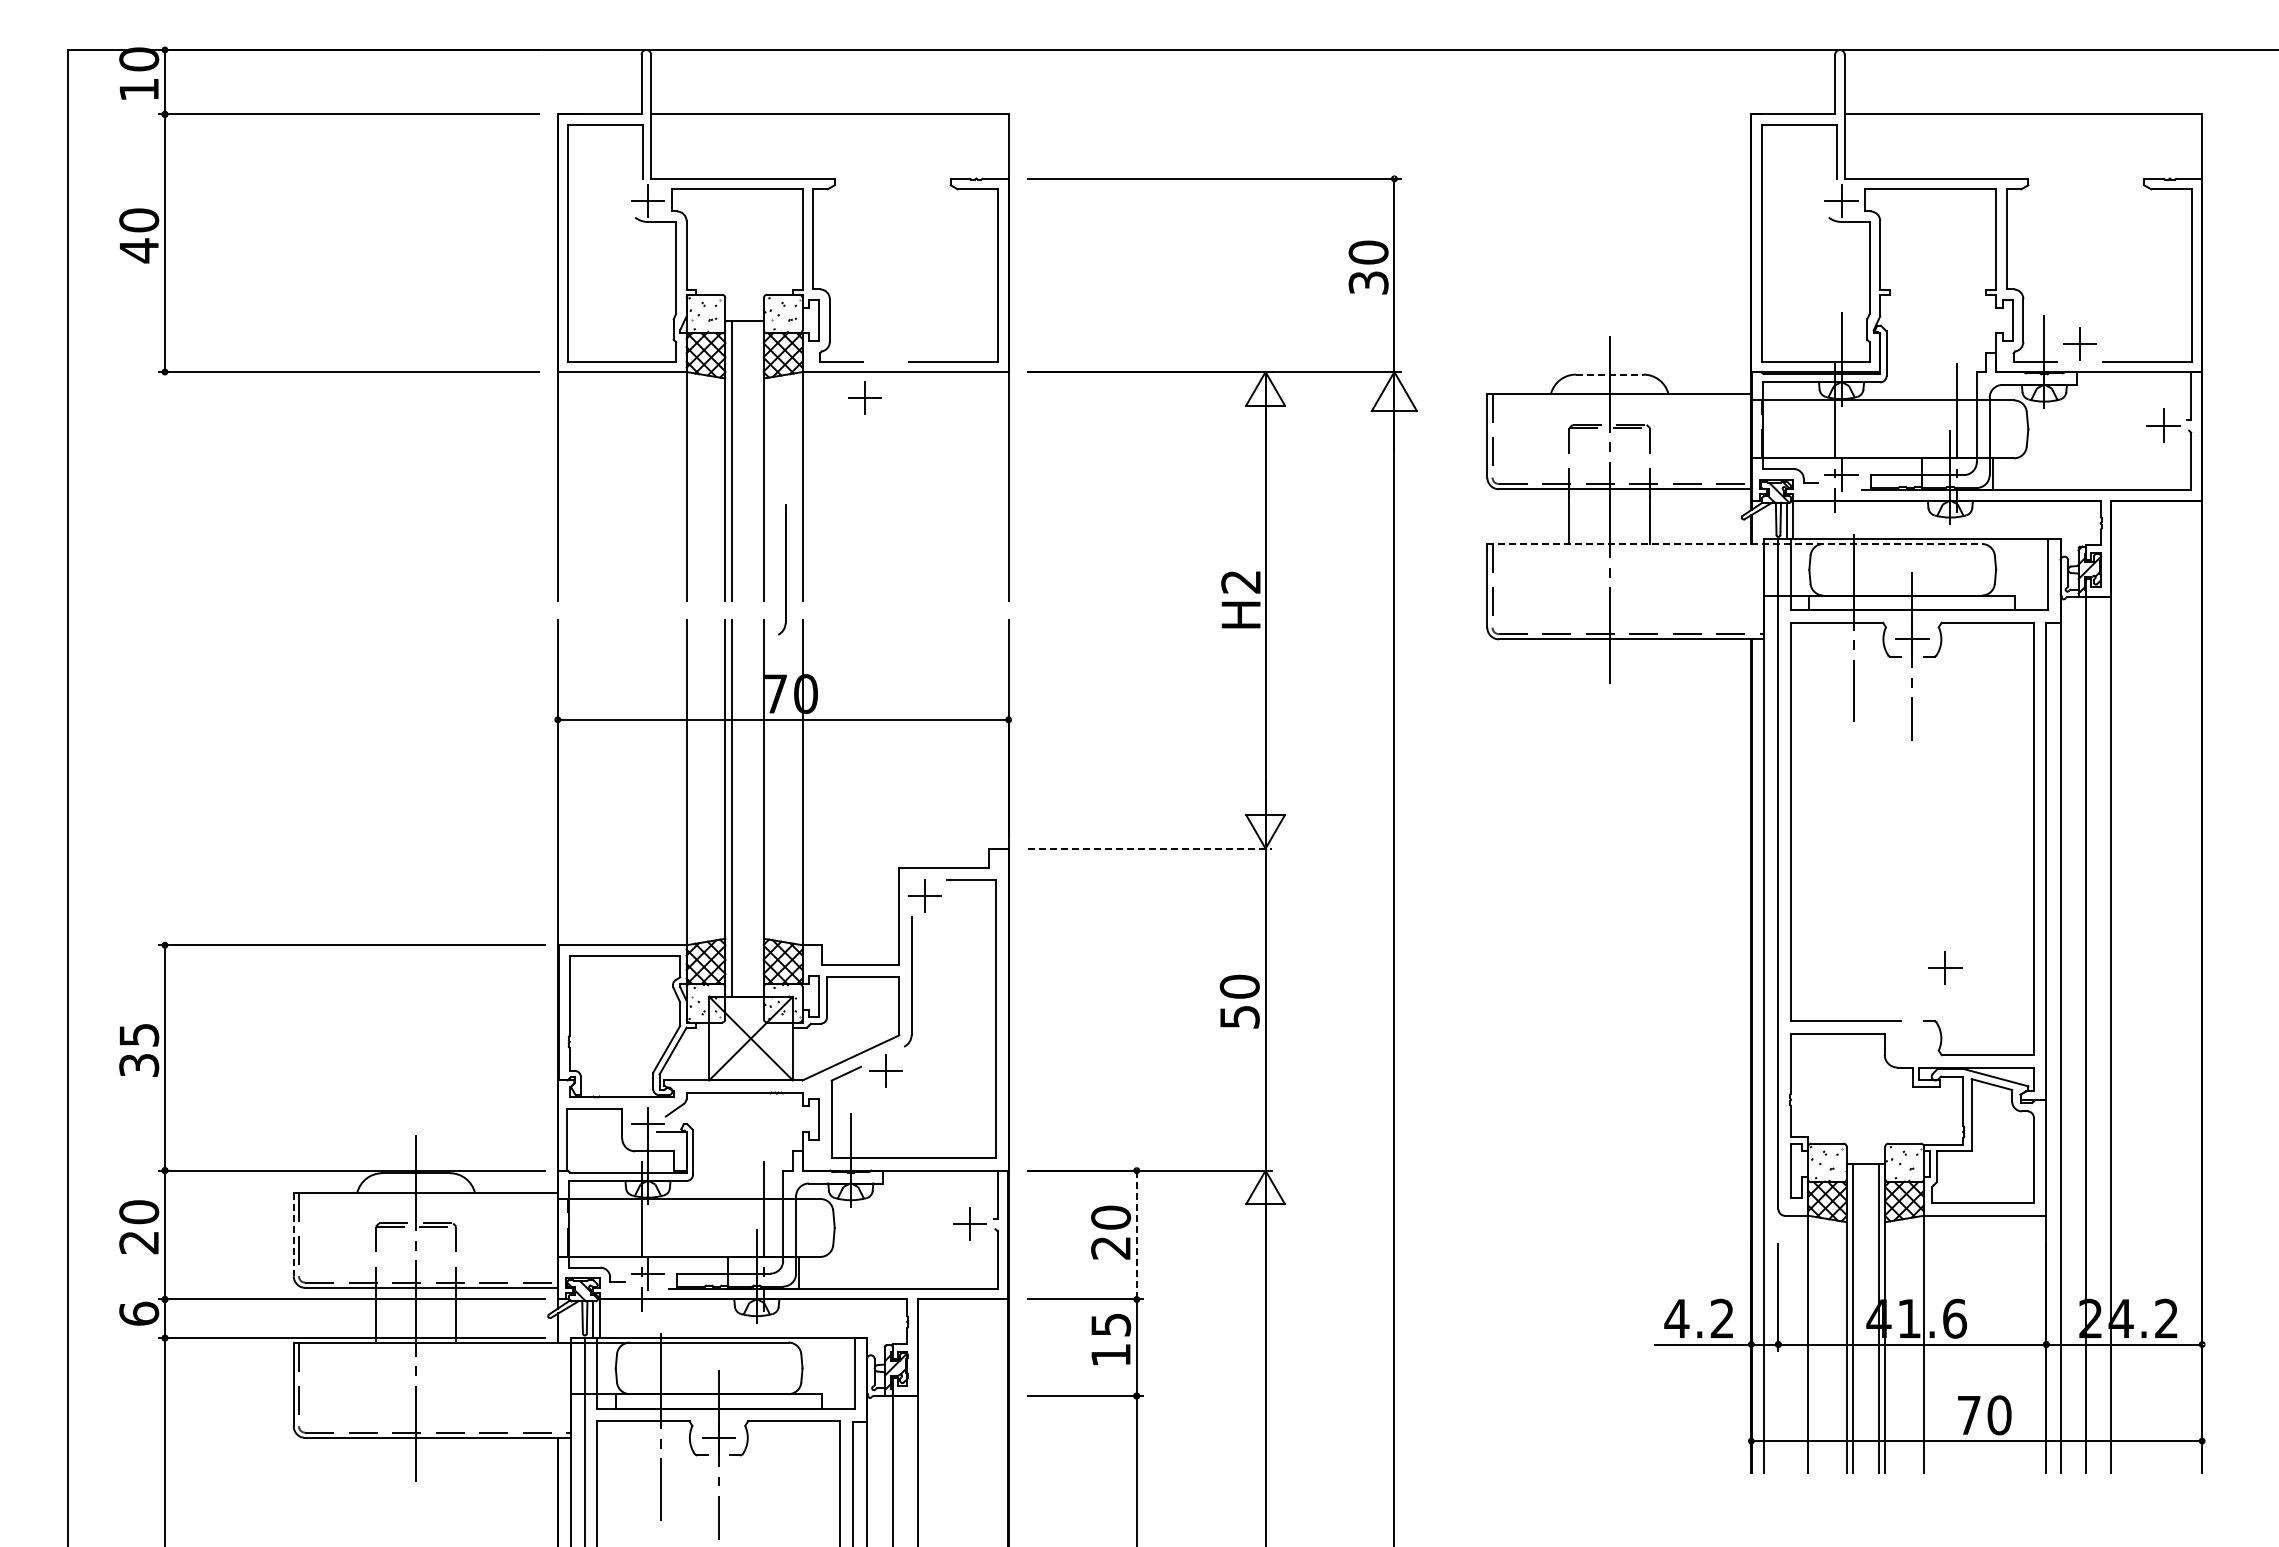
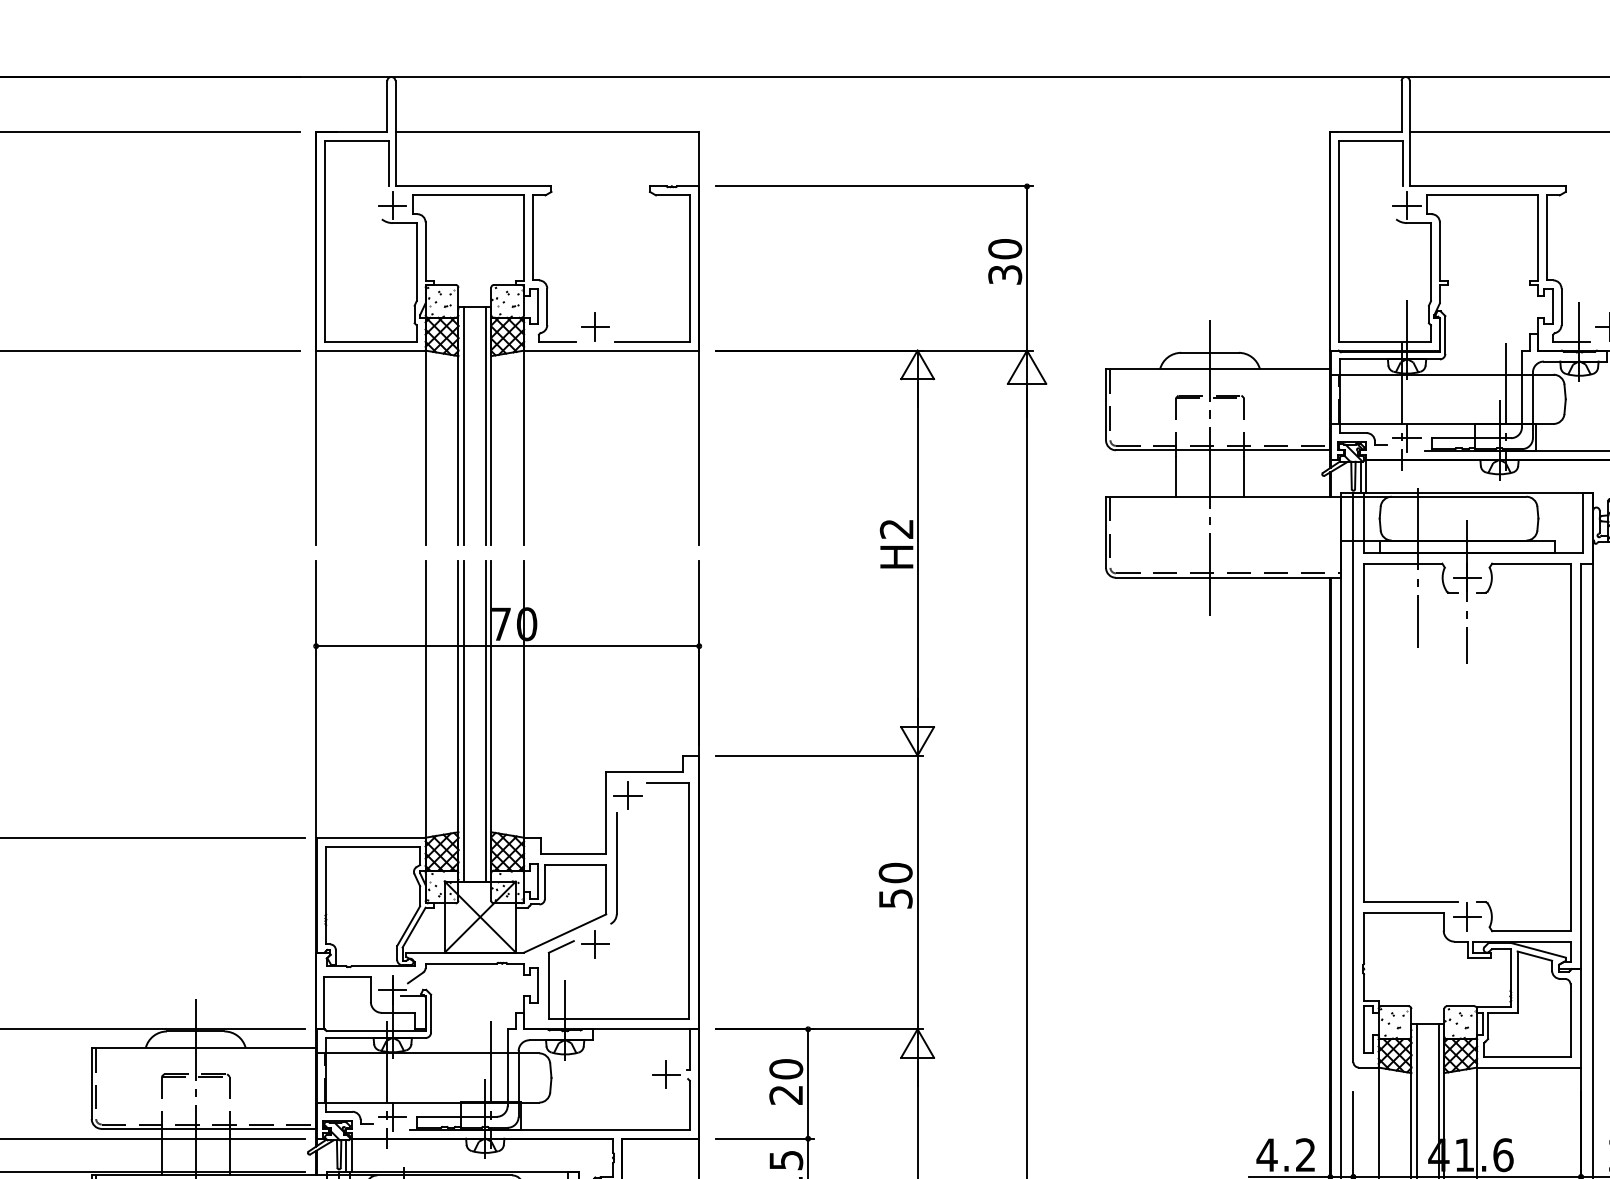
line: (1609, 374) -> (1209, 352), dashed -> solid
part: (864, 397) -> (594, 326), moved
line: (757, 460) -> (485, 425), added
line: (1735, 544) -> (1316, 497), dashed -> solid
part: (782, 569) -> (507, 518), removed
line: (757, 808) -> (485, 721), added
line: (1150, 848) -> (819, 755), dashed -> solid
part: (1945, 967) -> (1467, 916), moved
line: (293, 1234) -> (91, 1083), dashed -> solid
line: (1136, 1235) -> (807, 1084), dashed -> solid

